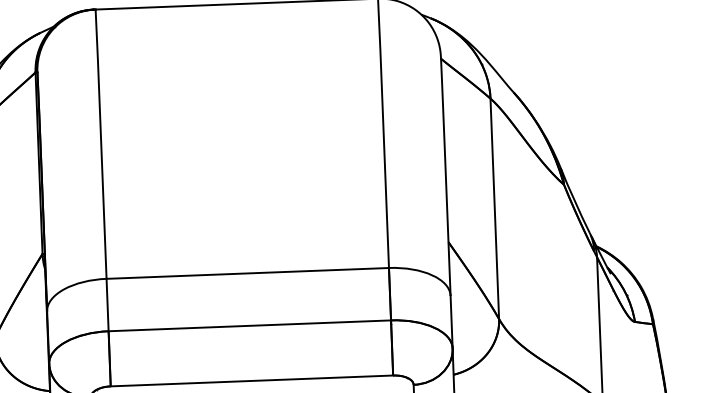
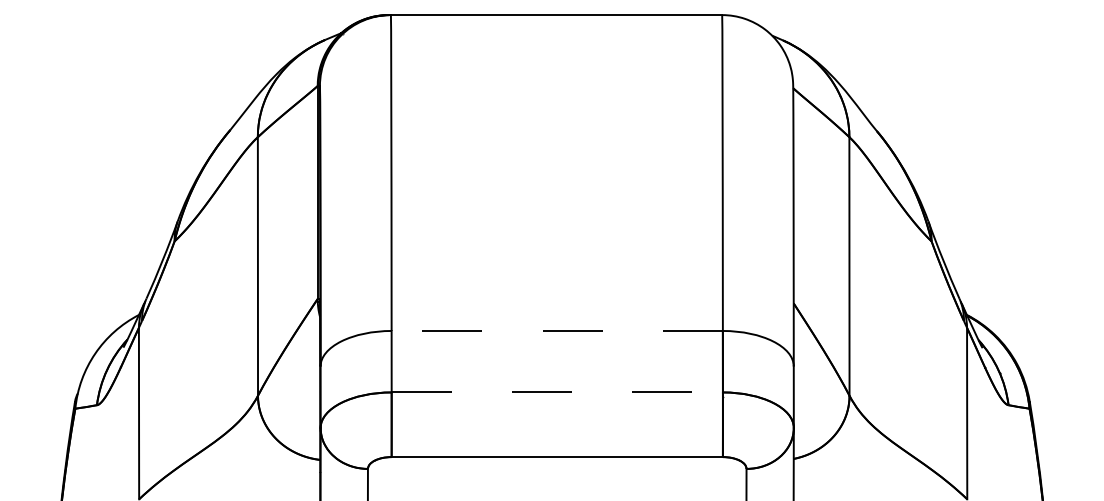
line: (247, 273) -> (557, 330), solid -> dashed
line: (250, 325) -> (557, 392), solid -> dashed

